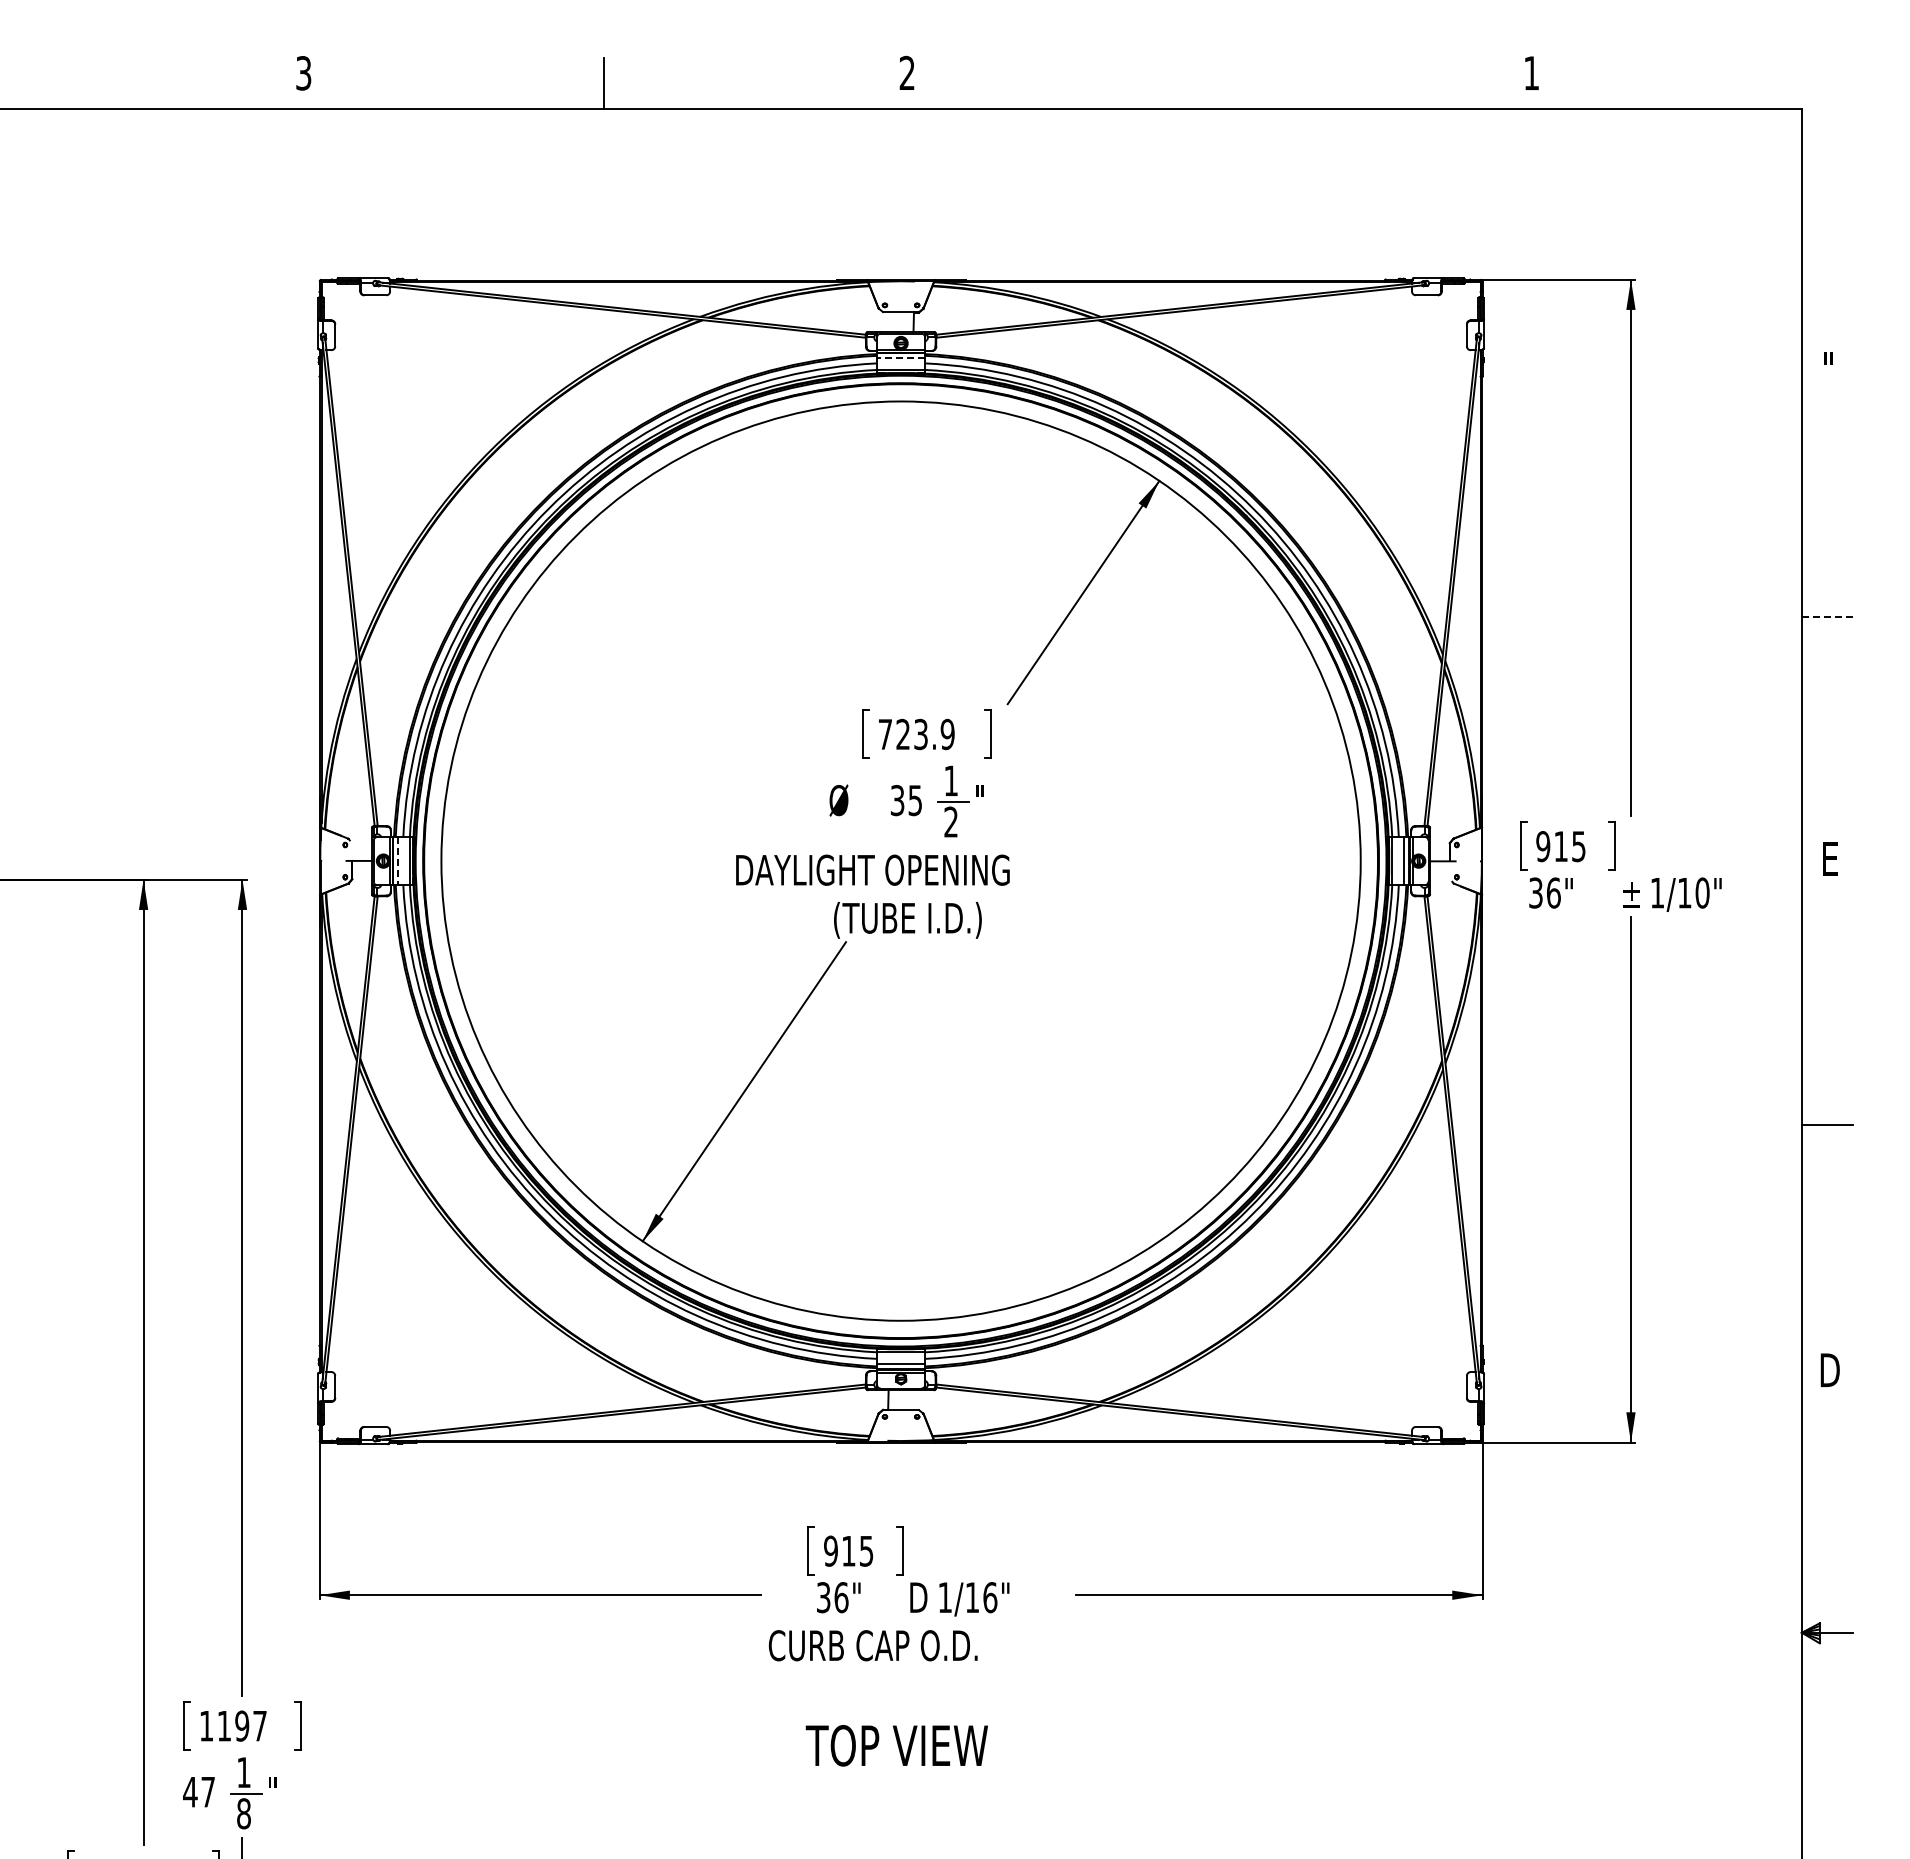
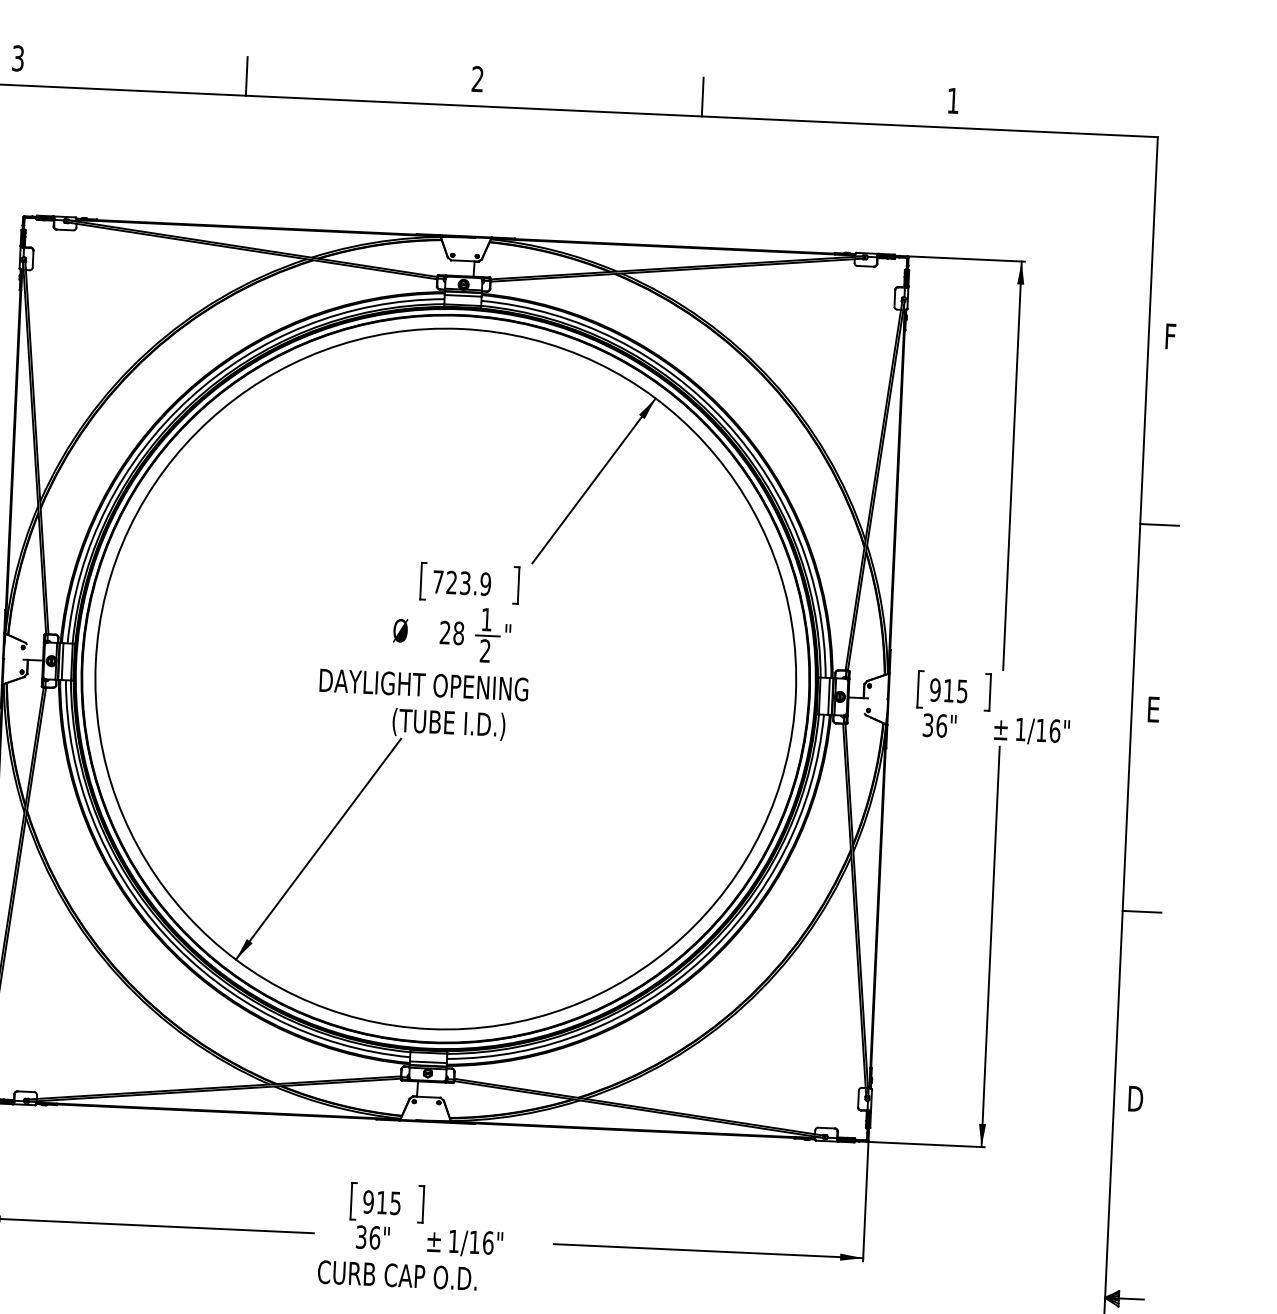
line: (1203, 82) -> (703, 96), added
line: (900, 357) -> (462, 295), dashed -> solid
text: (1830, 368) -> (1170, 336), " -> F
line: (1827, 616) -> (1159, 524), dashed -> solid
text: (906, 800) -> (452, 633), 35 -> 28
line: (397, 861) -> (62, 661), dashed -> solid
text: (1702, 892) -> (1055, 730), 1/10" -> 1/16"
text: (918, 1597) -> (433, 1240), D -> ±

